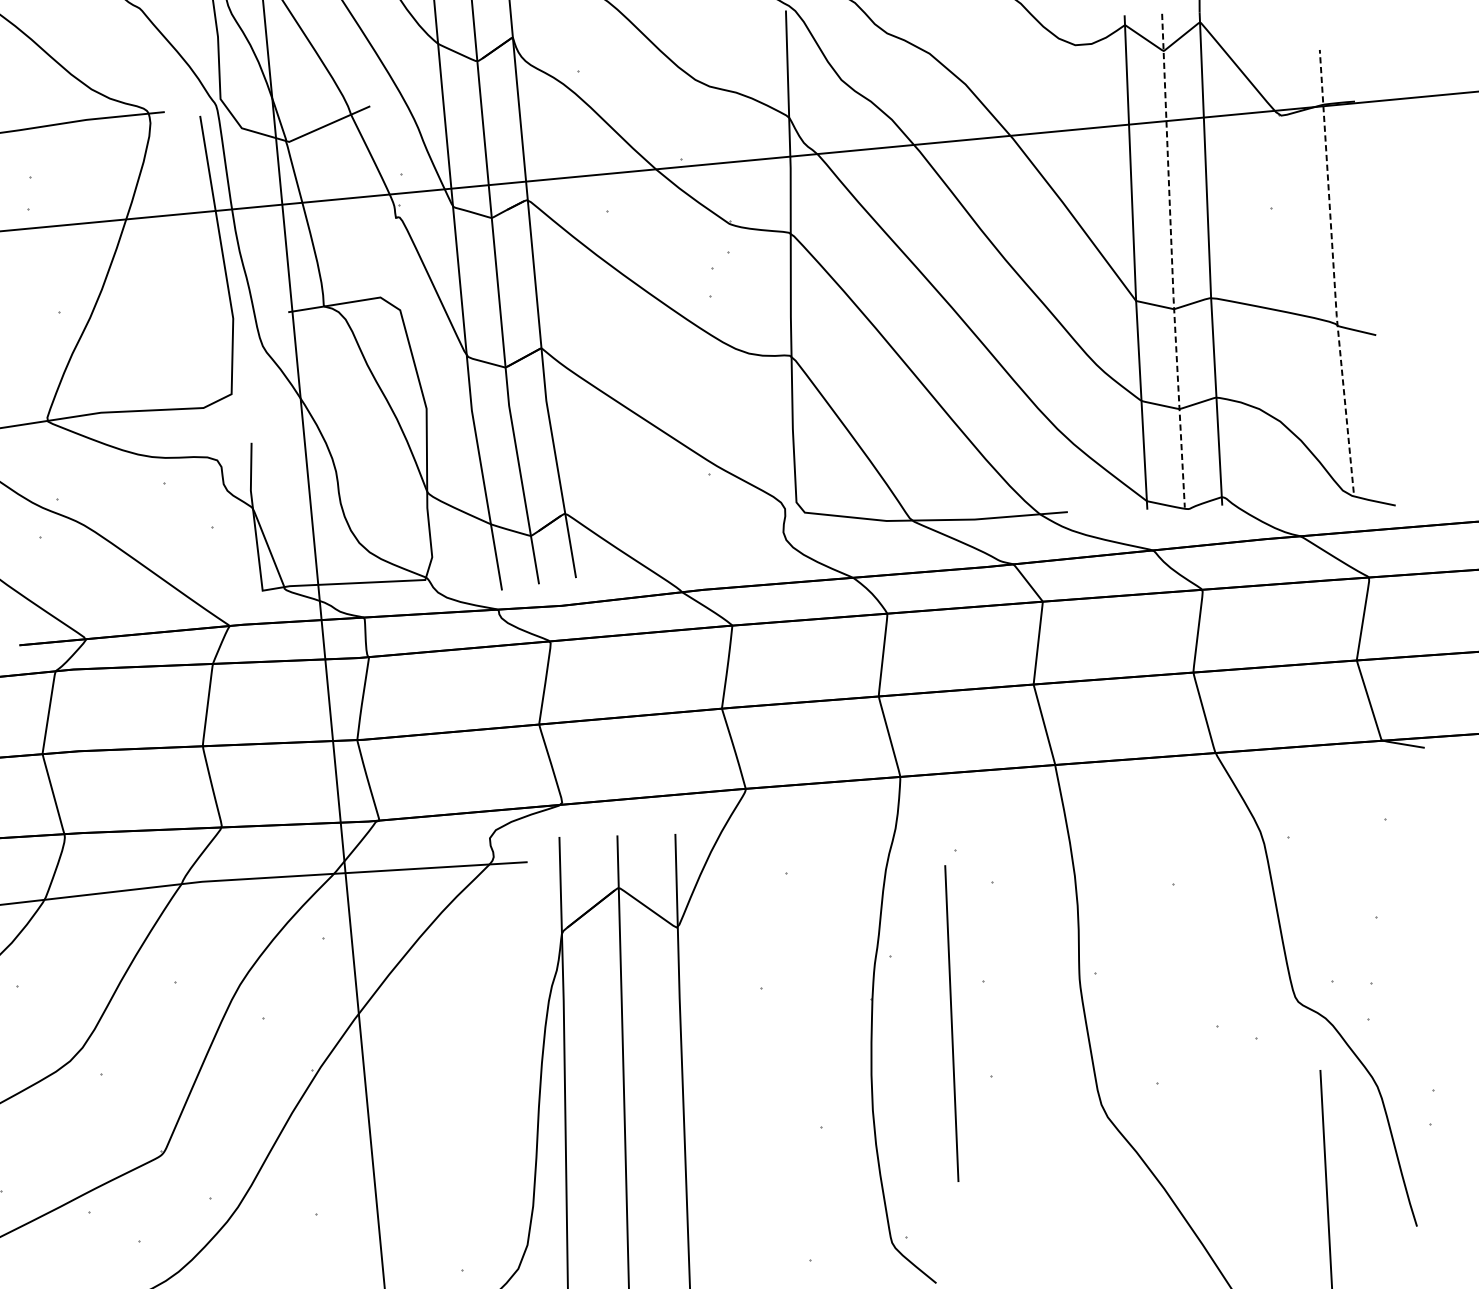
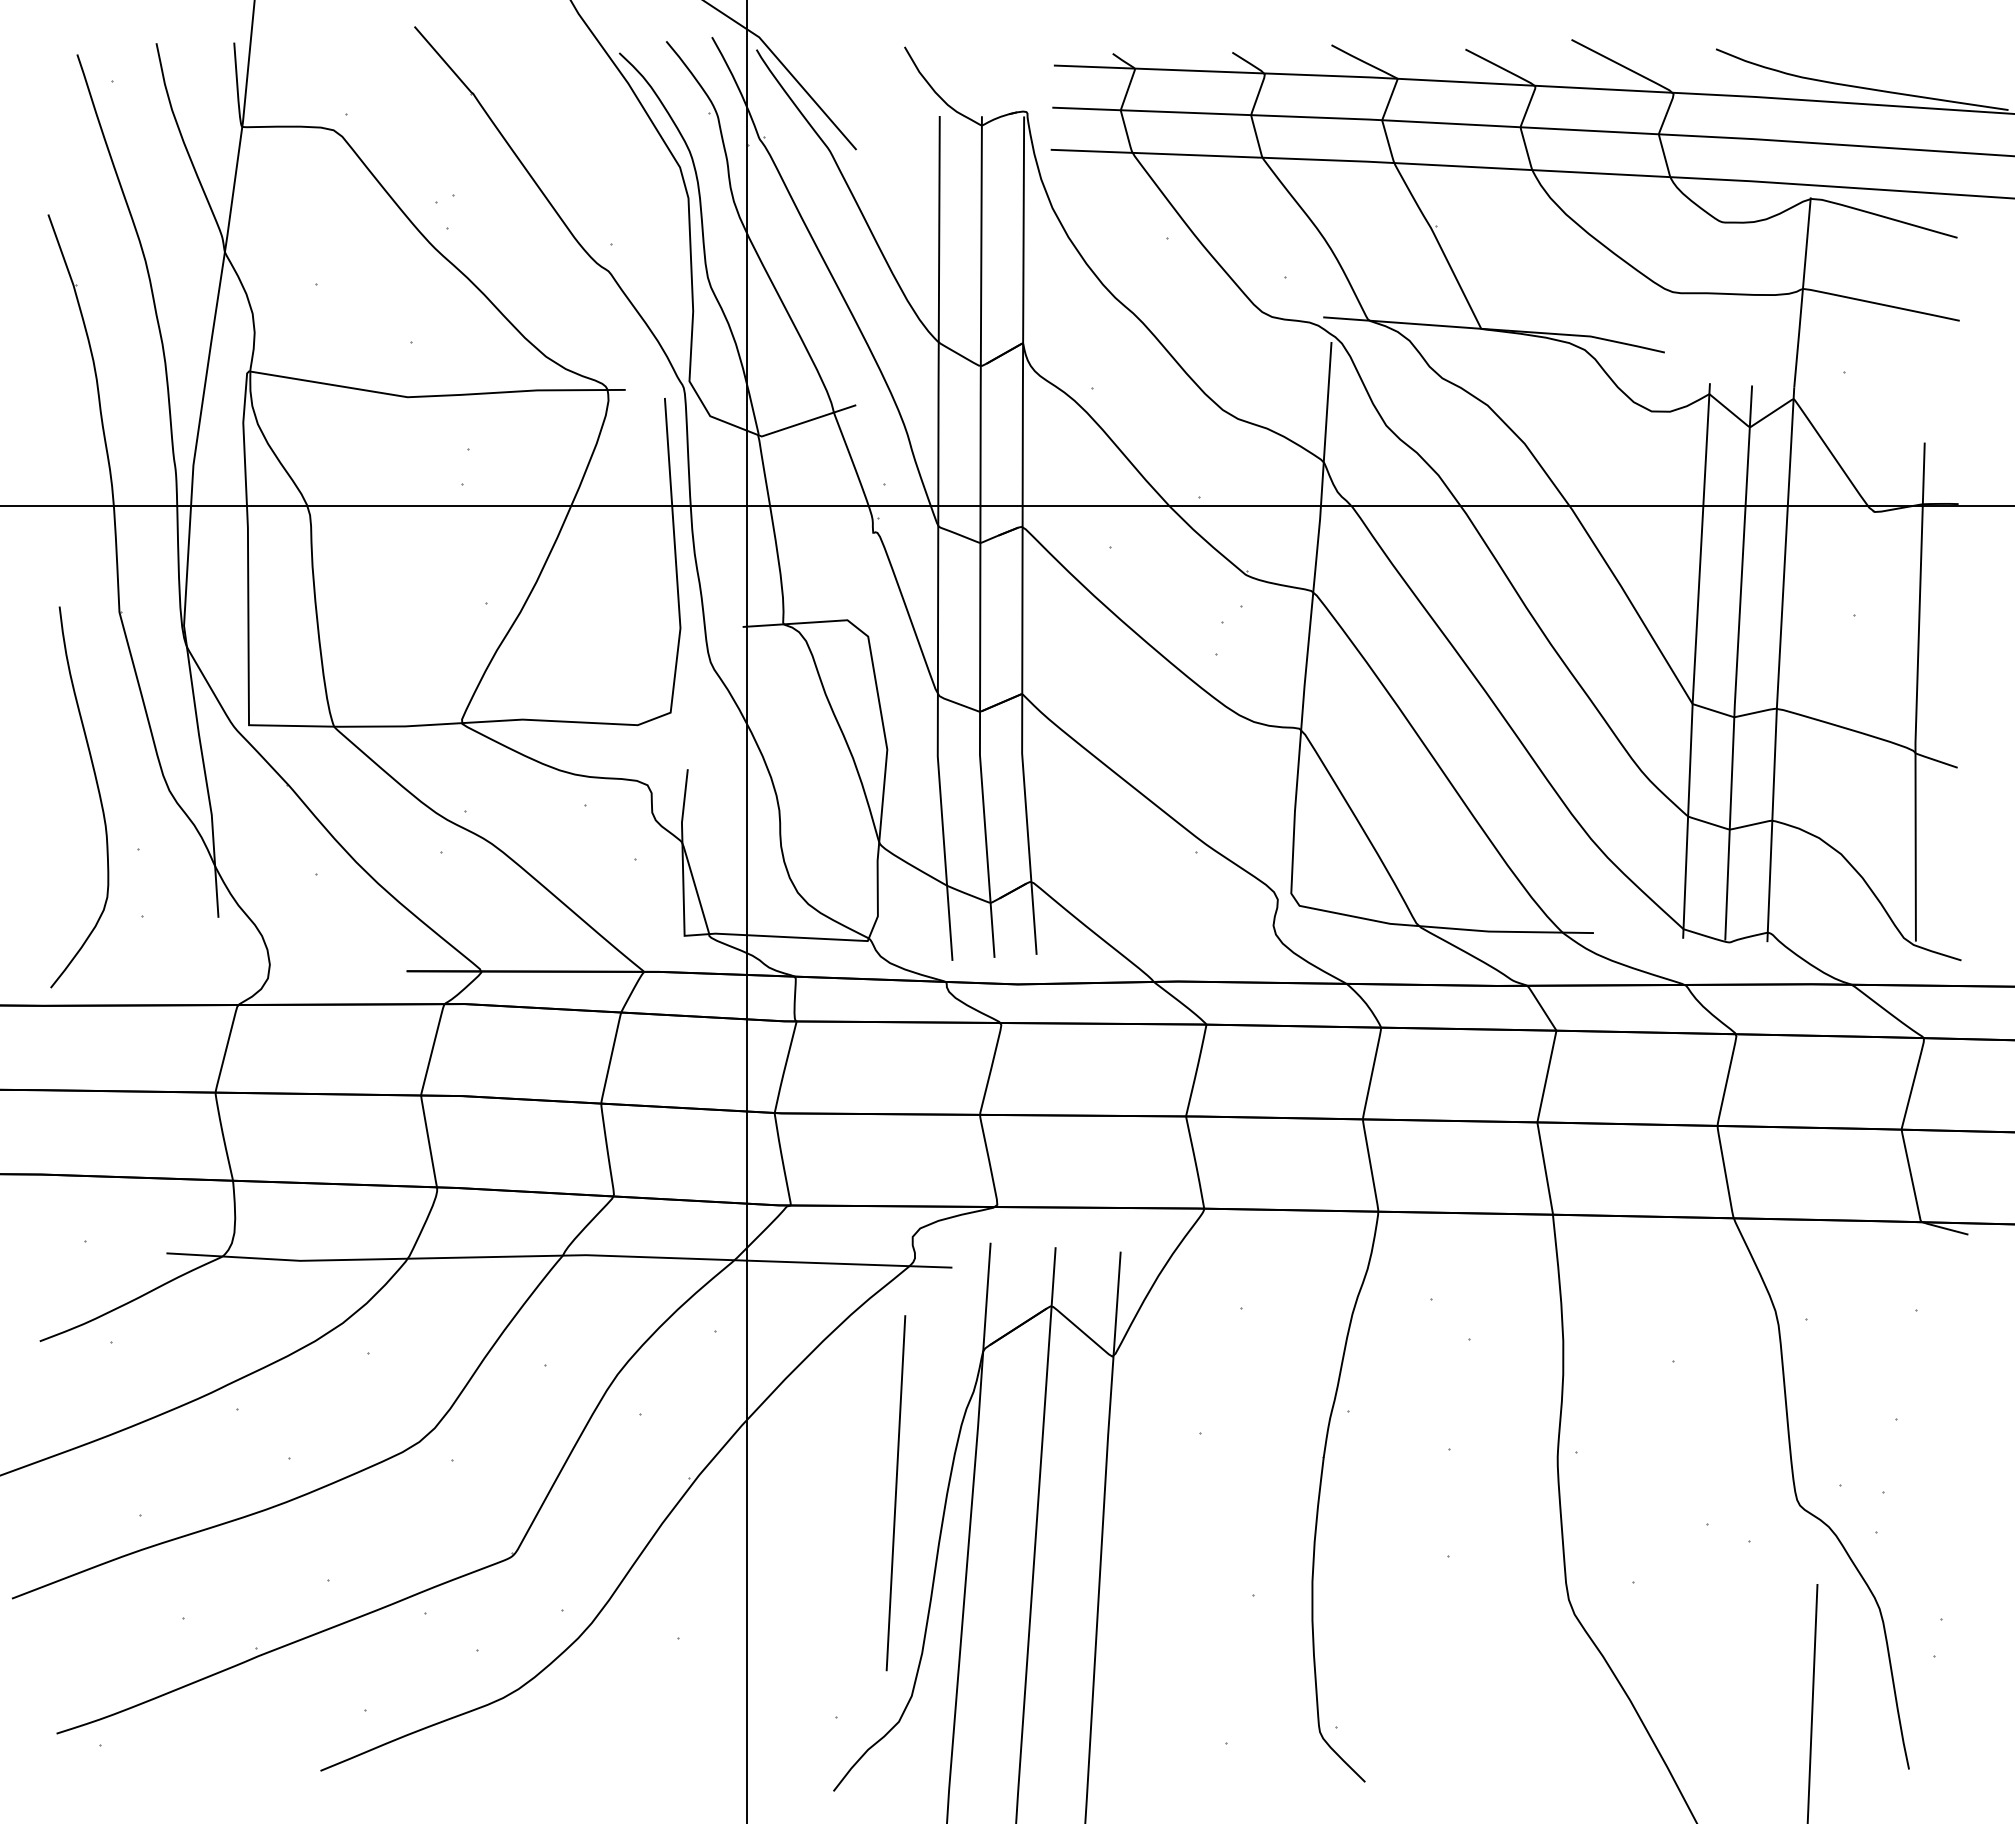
line: (1172, 262) -> (1737, 664), dashed -> solid
line: (1334, 271) -> (1917, 692), dashed -> solid
line: (951, 1023) -> (895, 1493), moved

